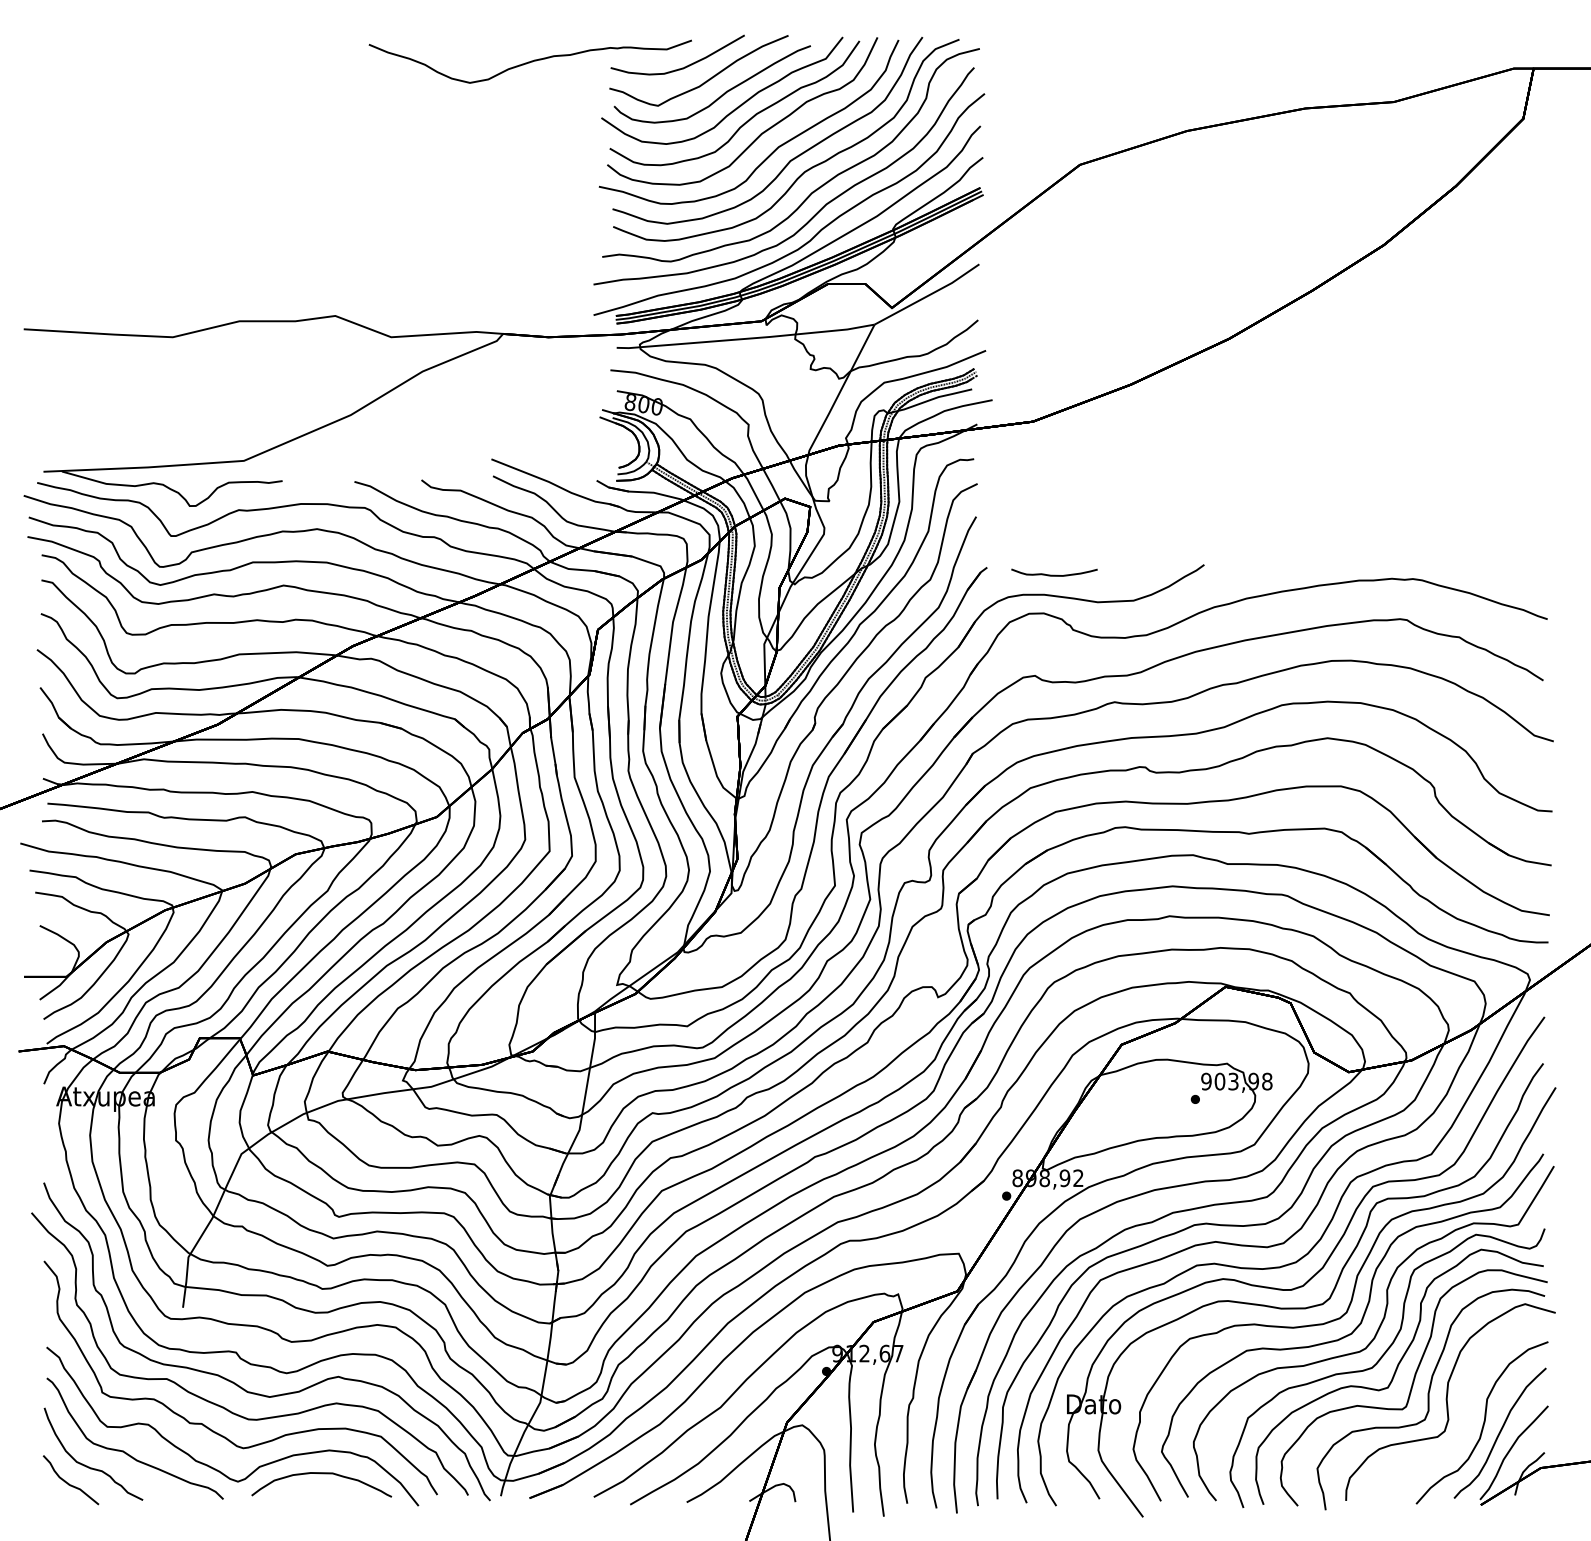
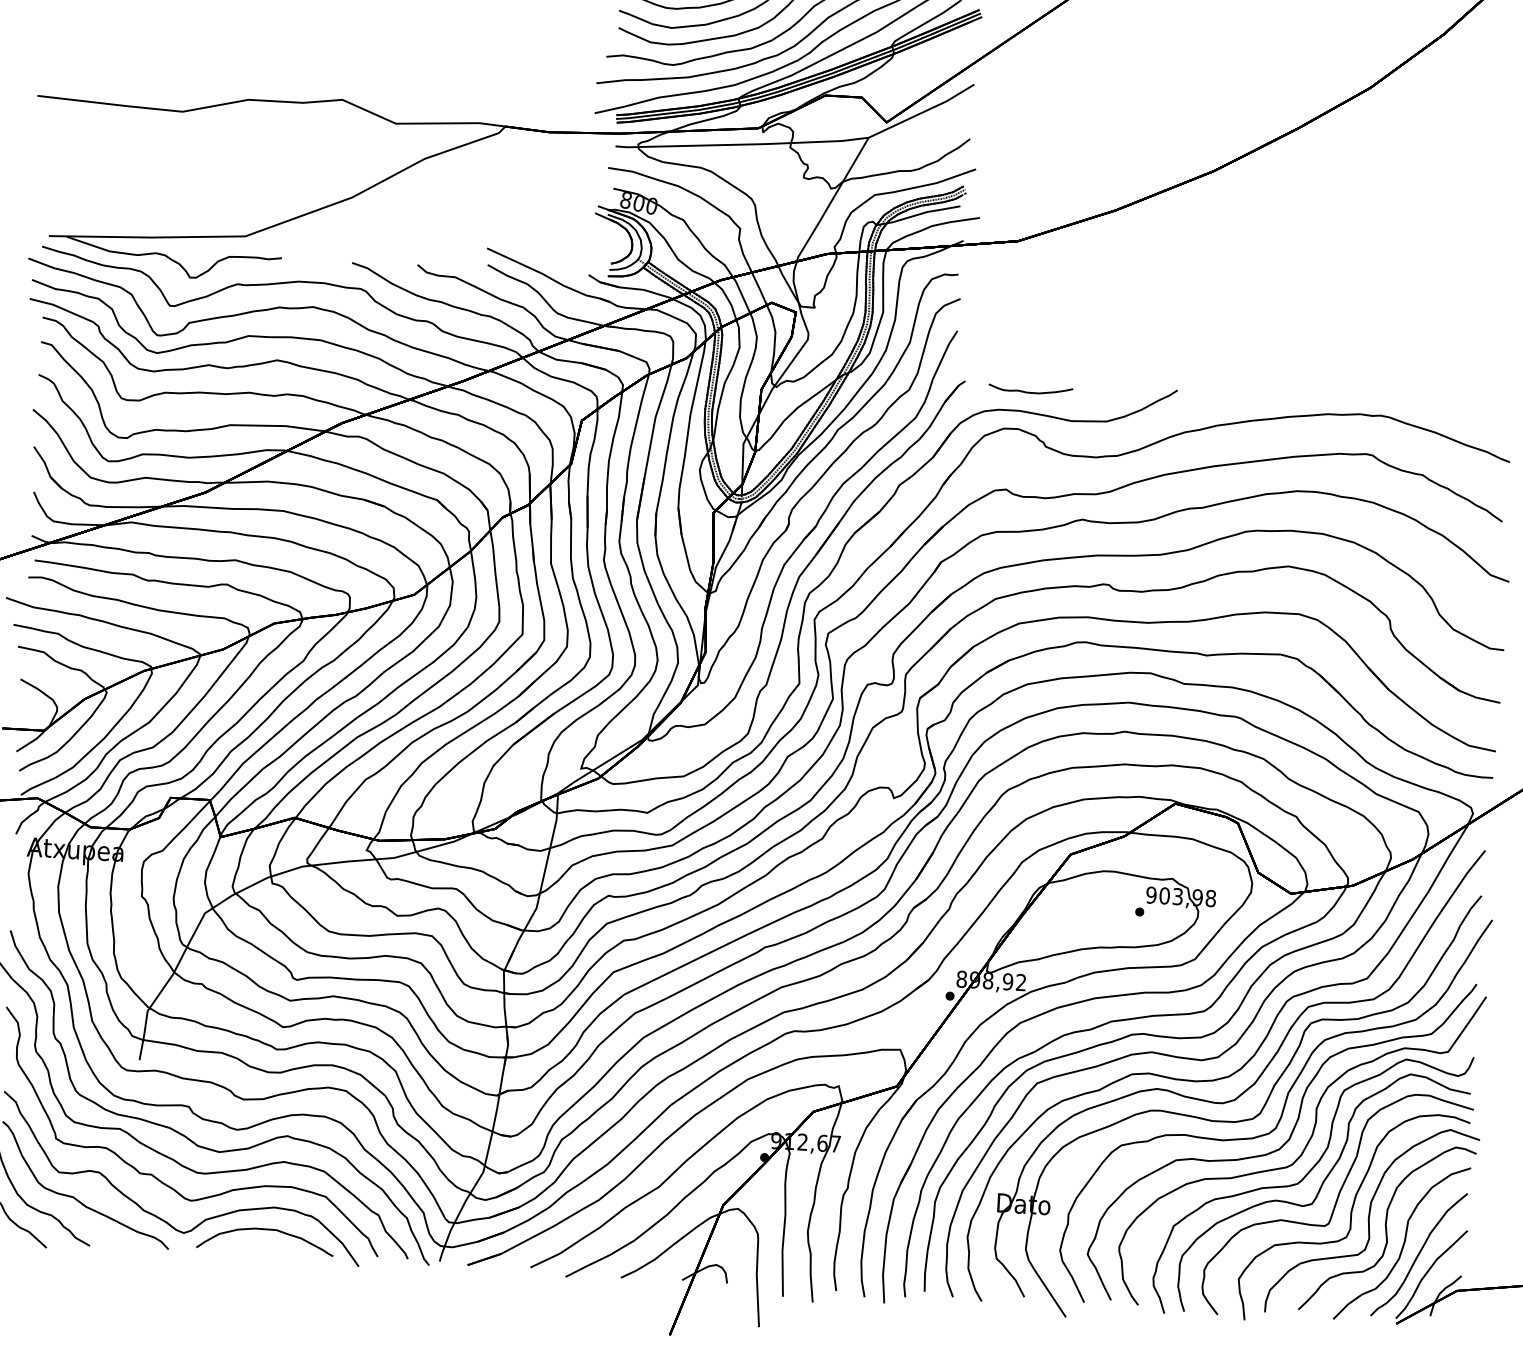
part: (1466, 1408) -> (1387, 1228), added

